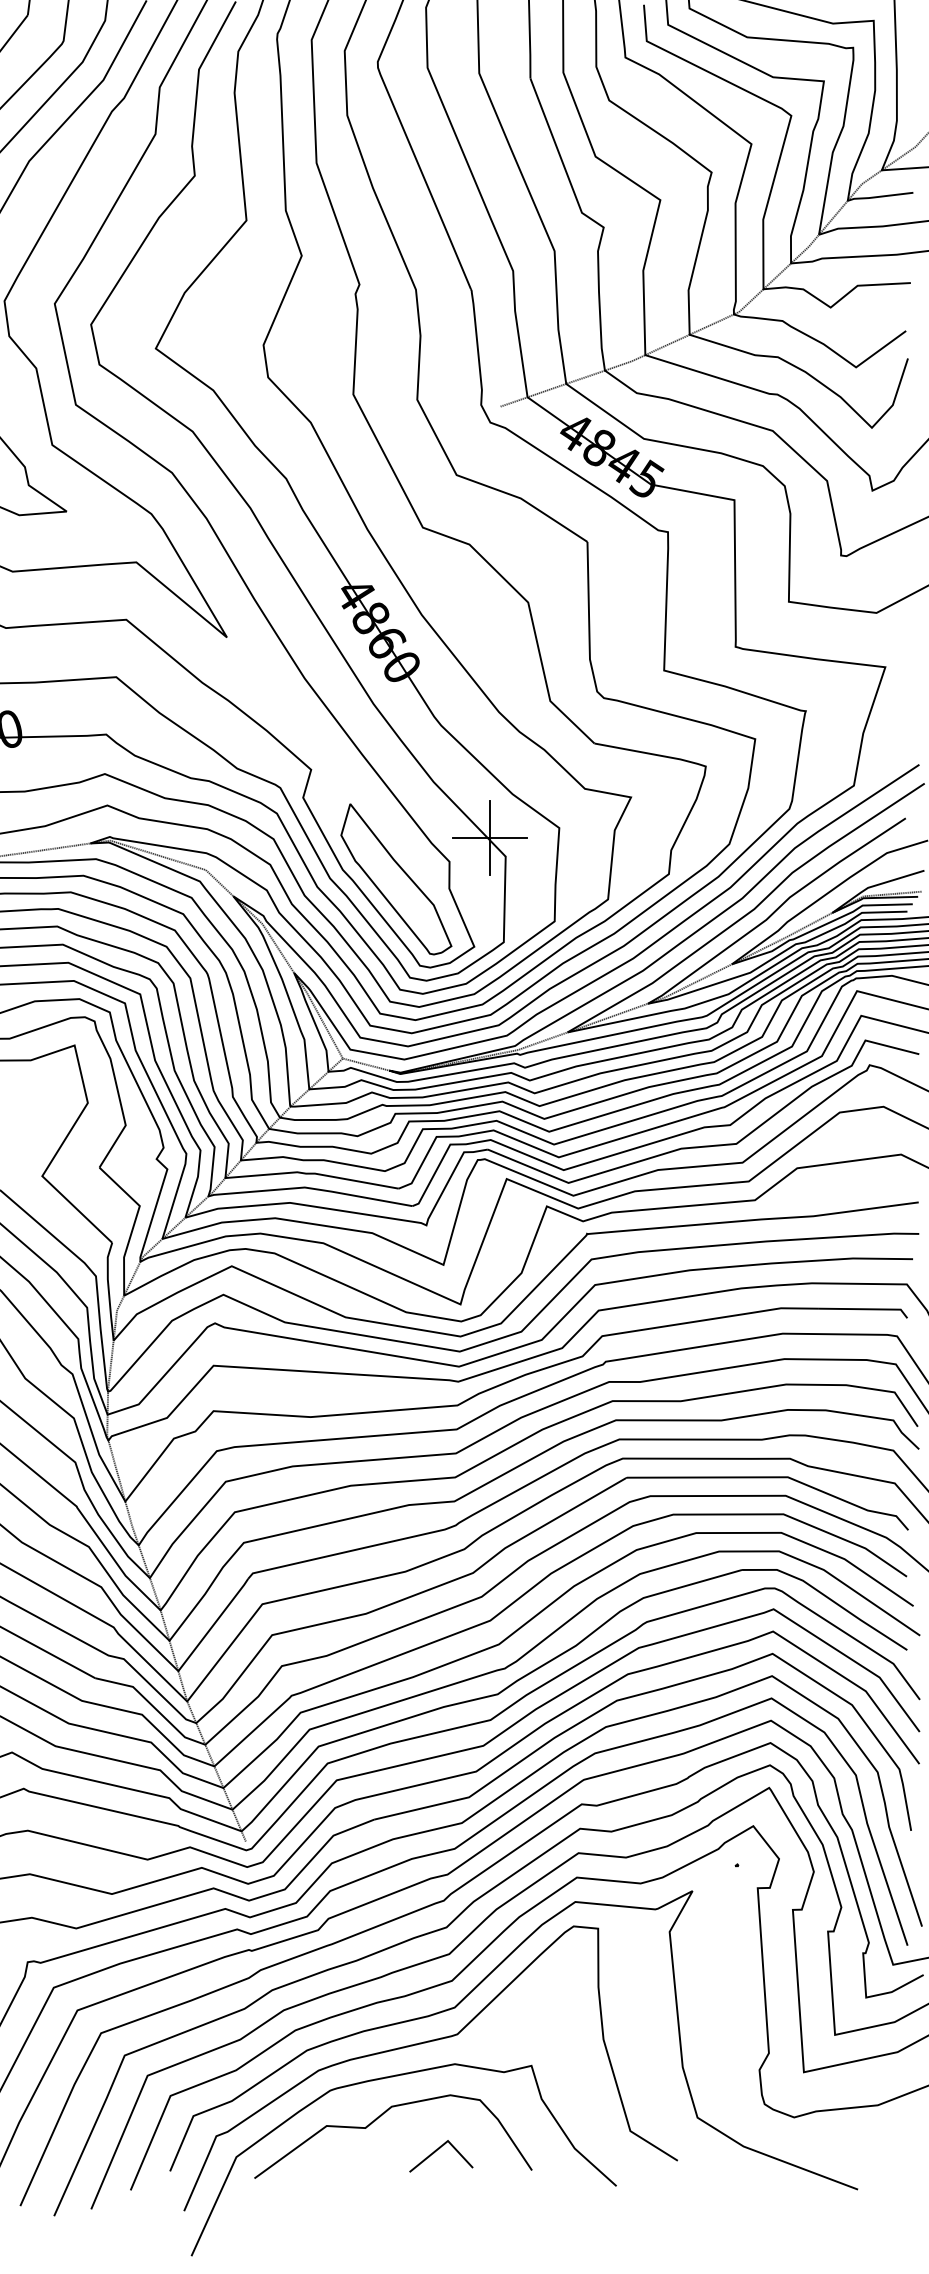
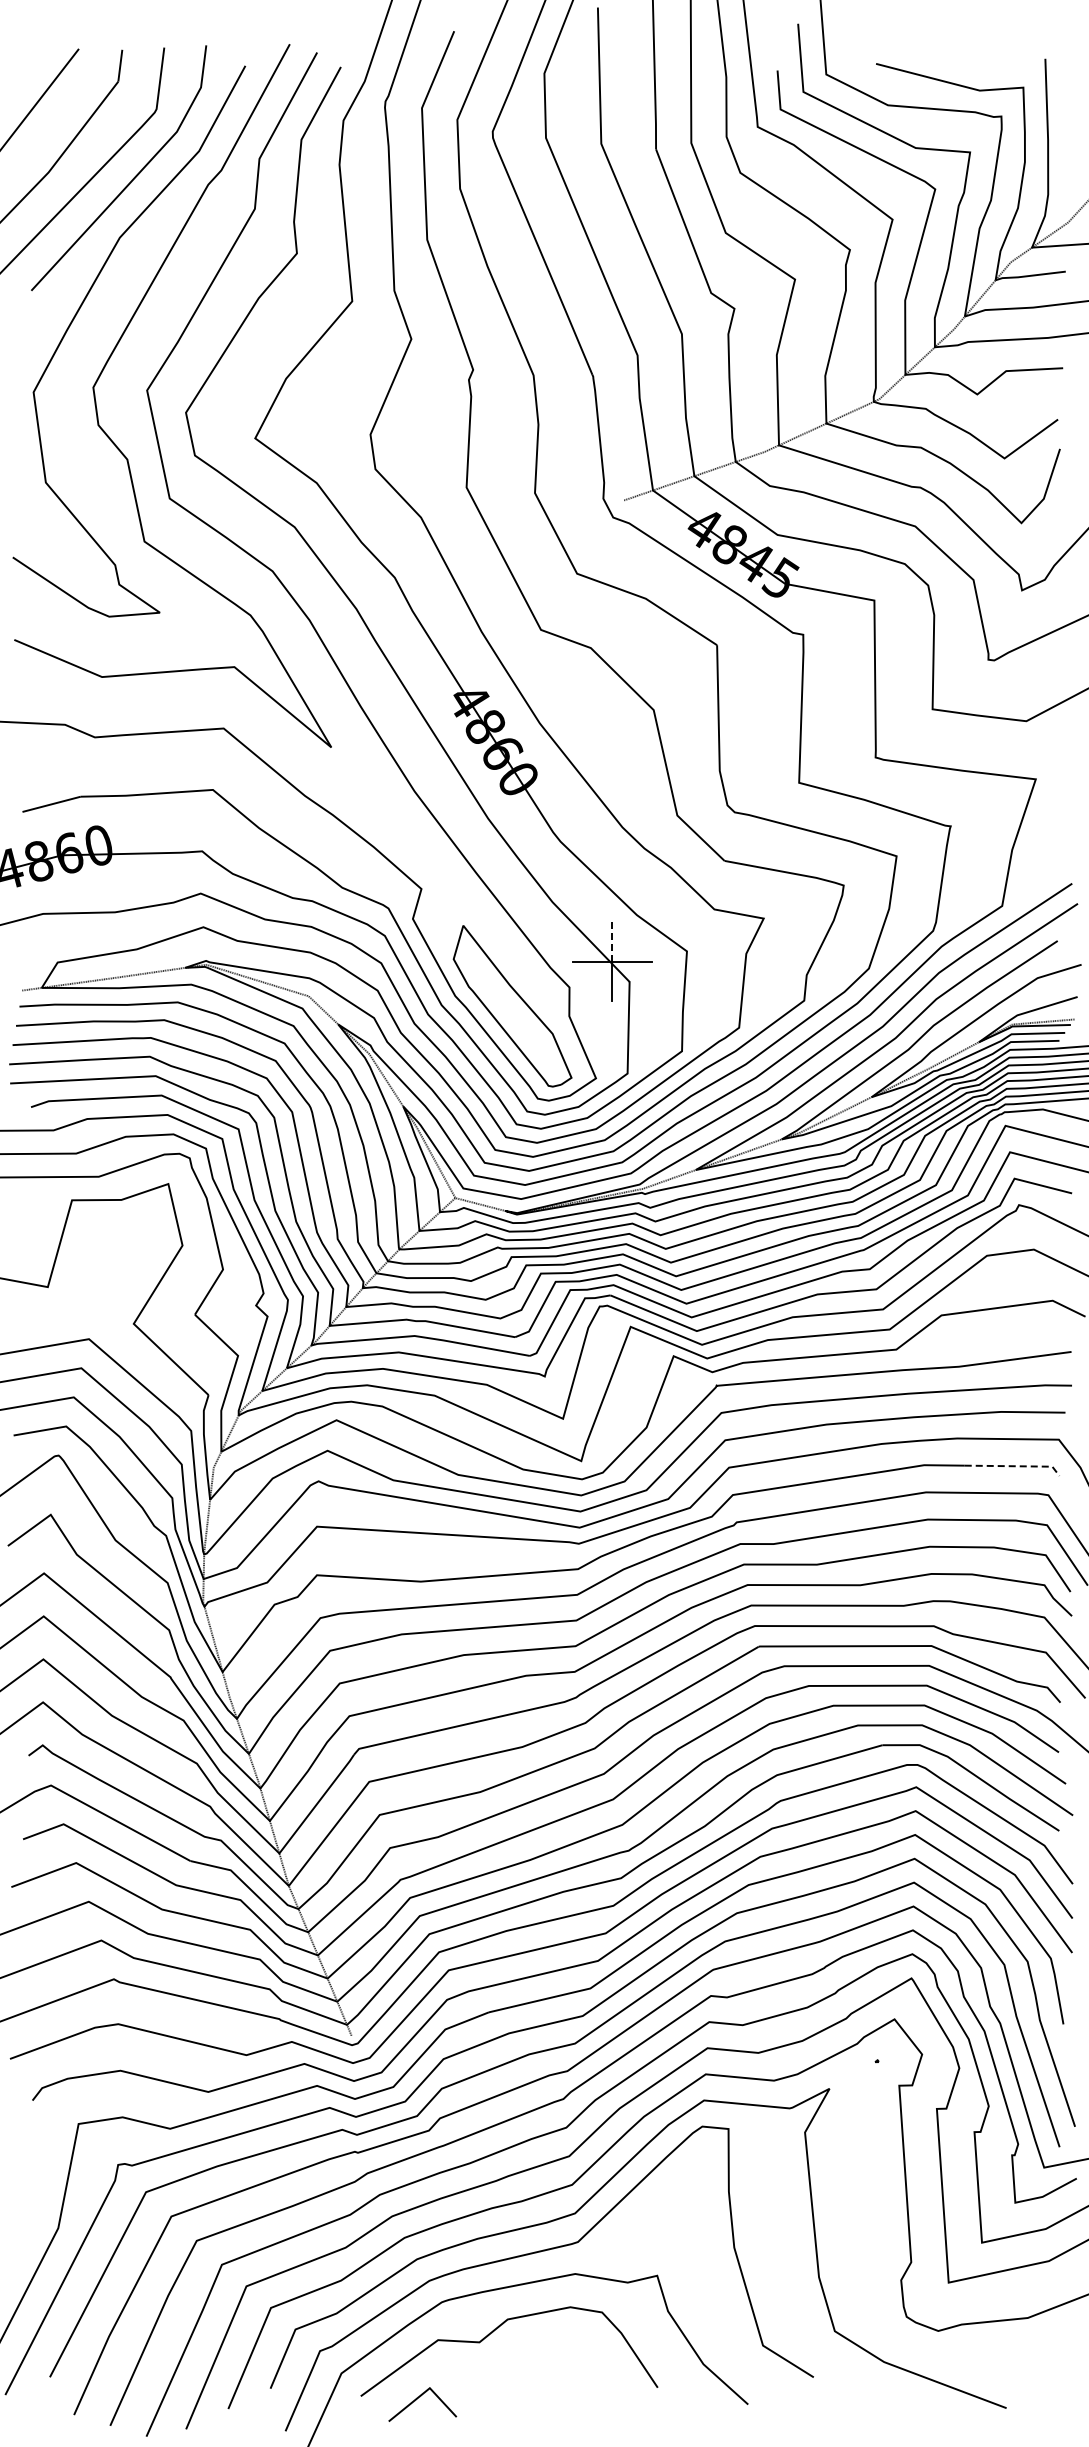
line: (489, 818) -> (612, 941), solid -> dashed
line: (866, 1309) -> (1015, 1466), solid -> dashed
line: (436, 2151) -> (417, 2399), moved

